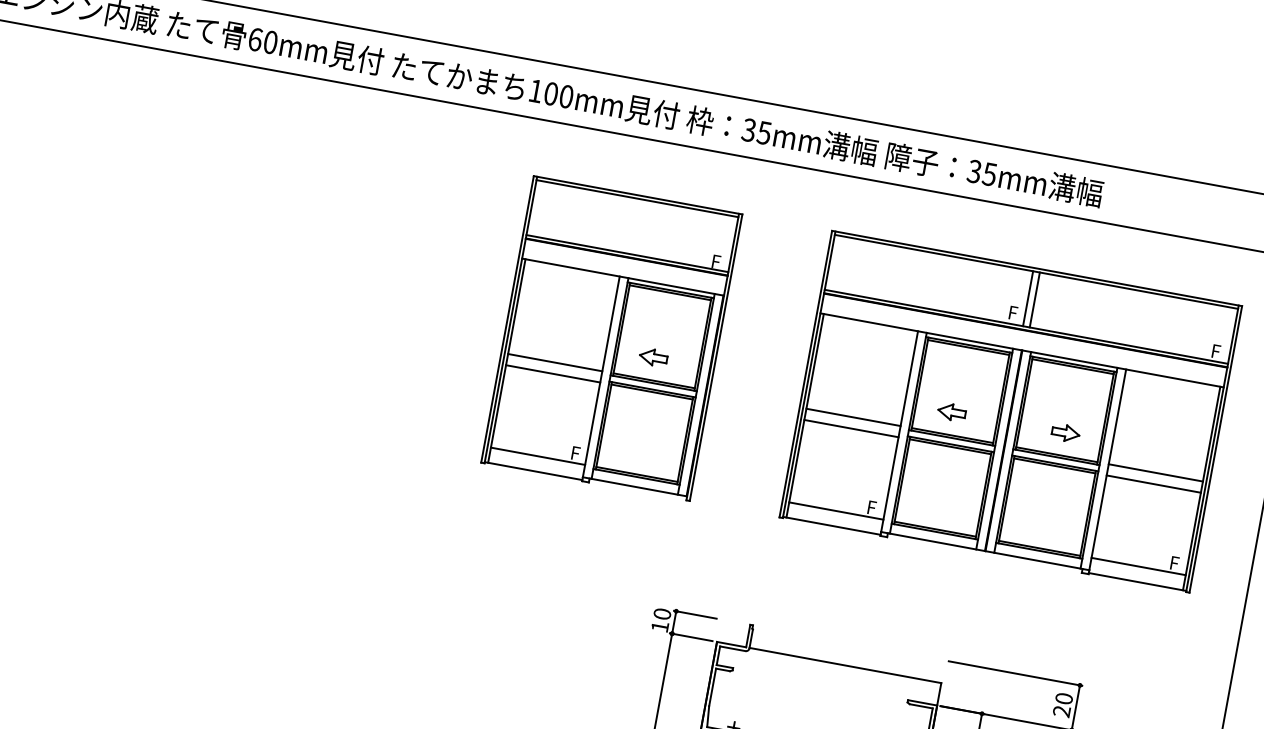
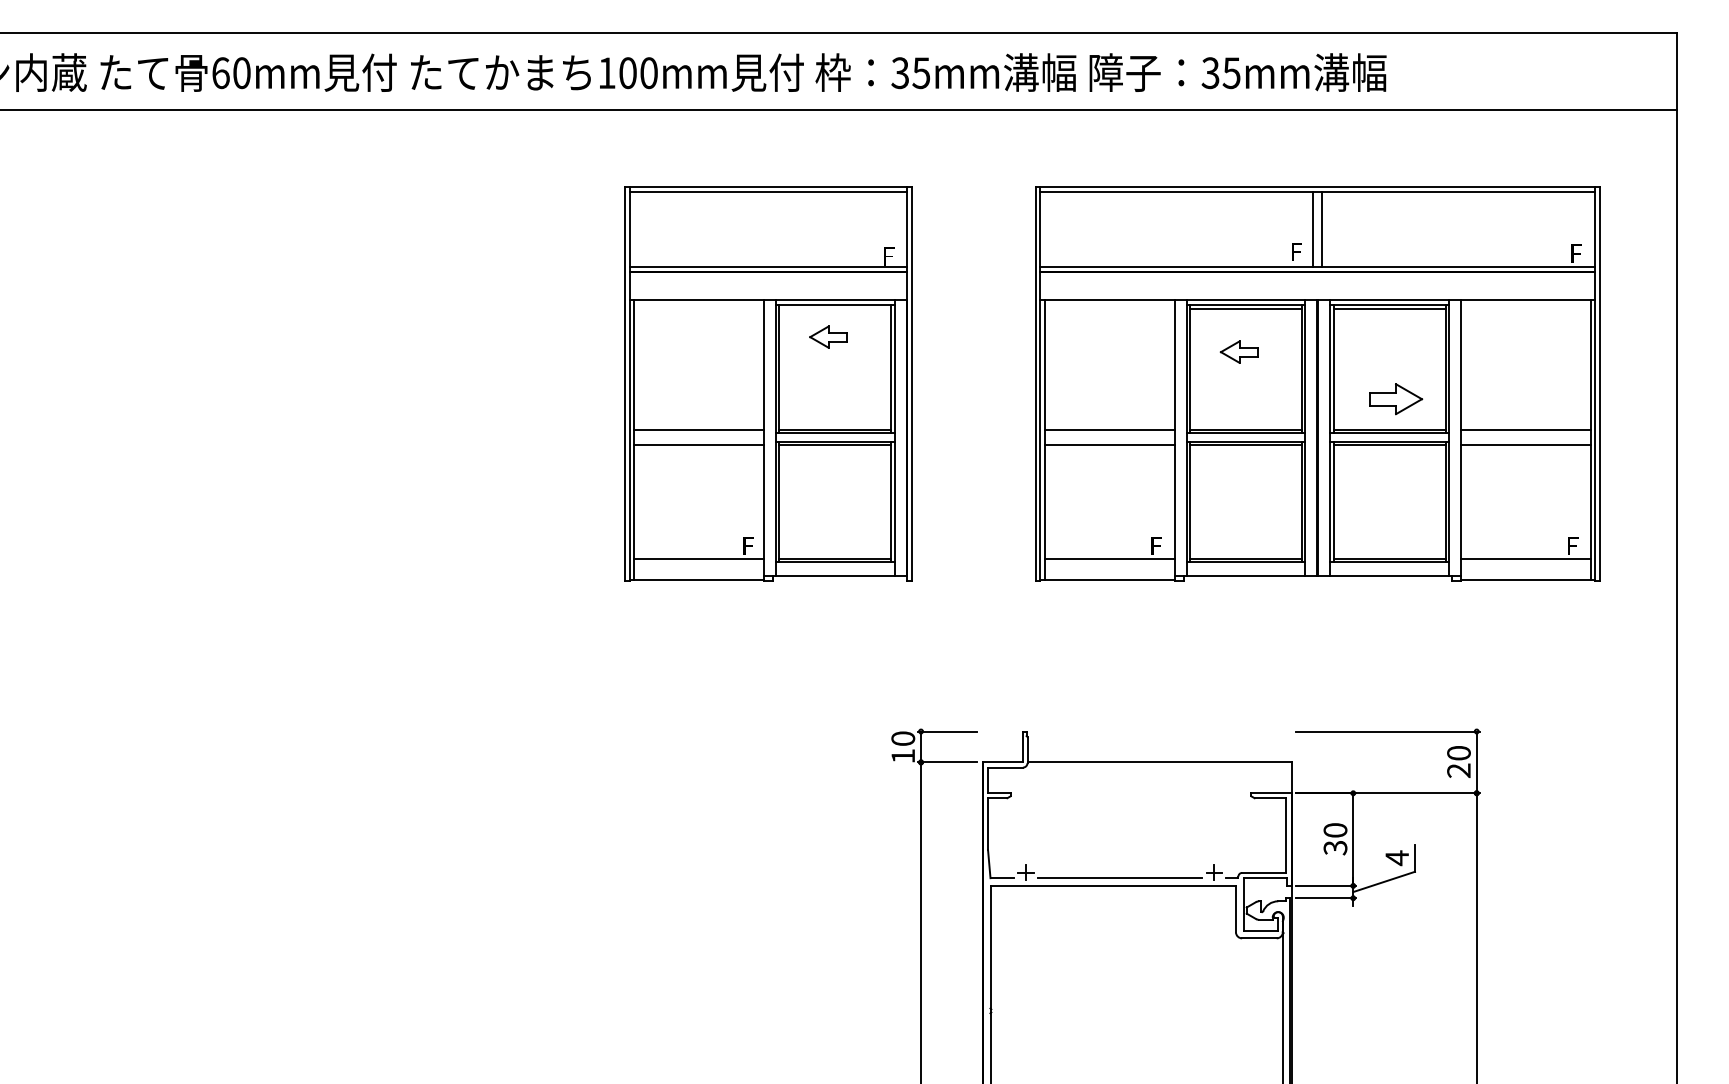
line: (670, 292) -> (835, 308), removed
part: (653, 357) -> (828, 336), moved
part: (951, 411) -> (1238, 351), moved
part: (1066, 432) -> (1396, 398), size x1.4

